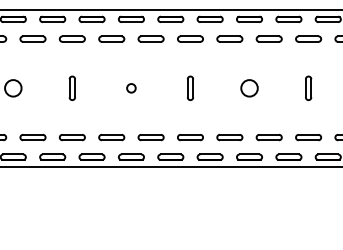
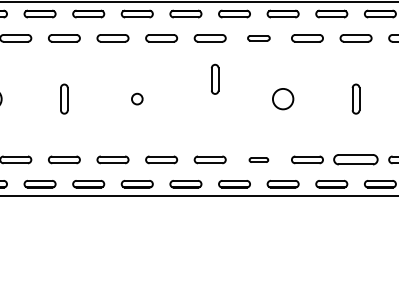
part: (229, 38) -> (258, 37), size x0.7
part: (190, 87) -> (215, 78), moved
part: (229, 137) -> (258, 159), size x0.6
part: (308, 137) -> (355, 159), size x1.4

